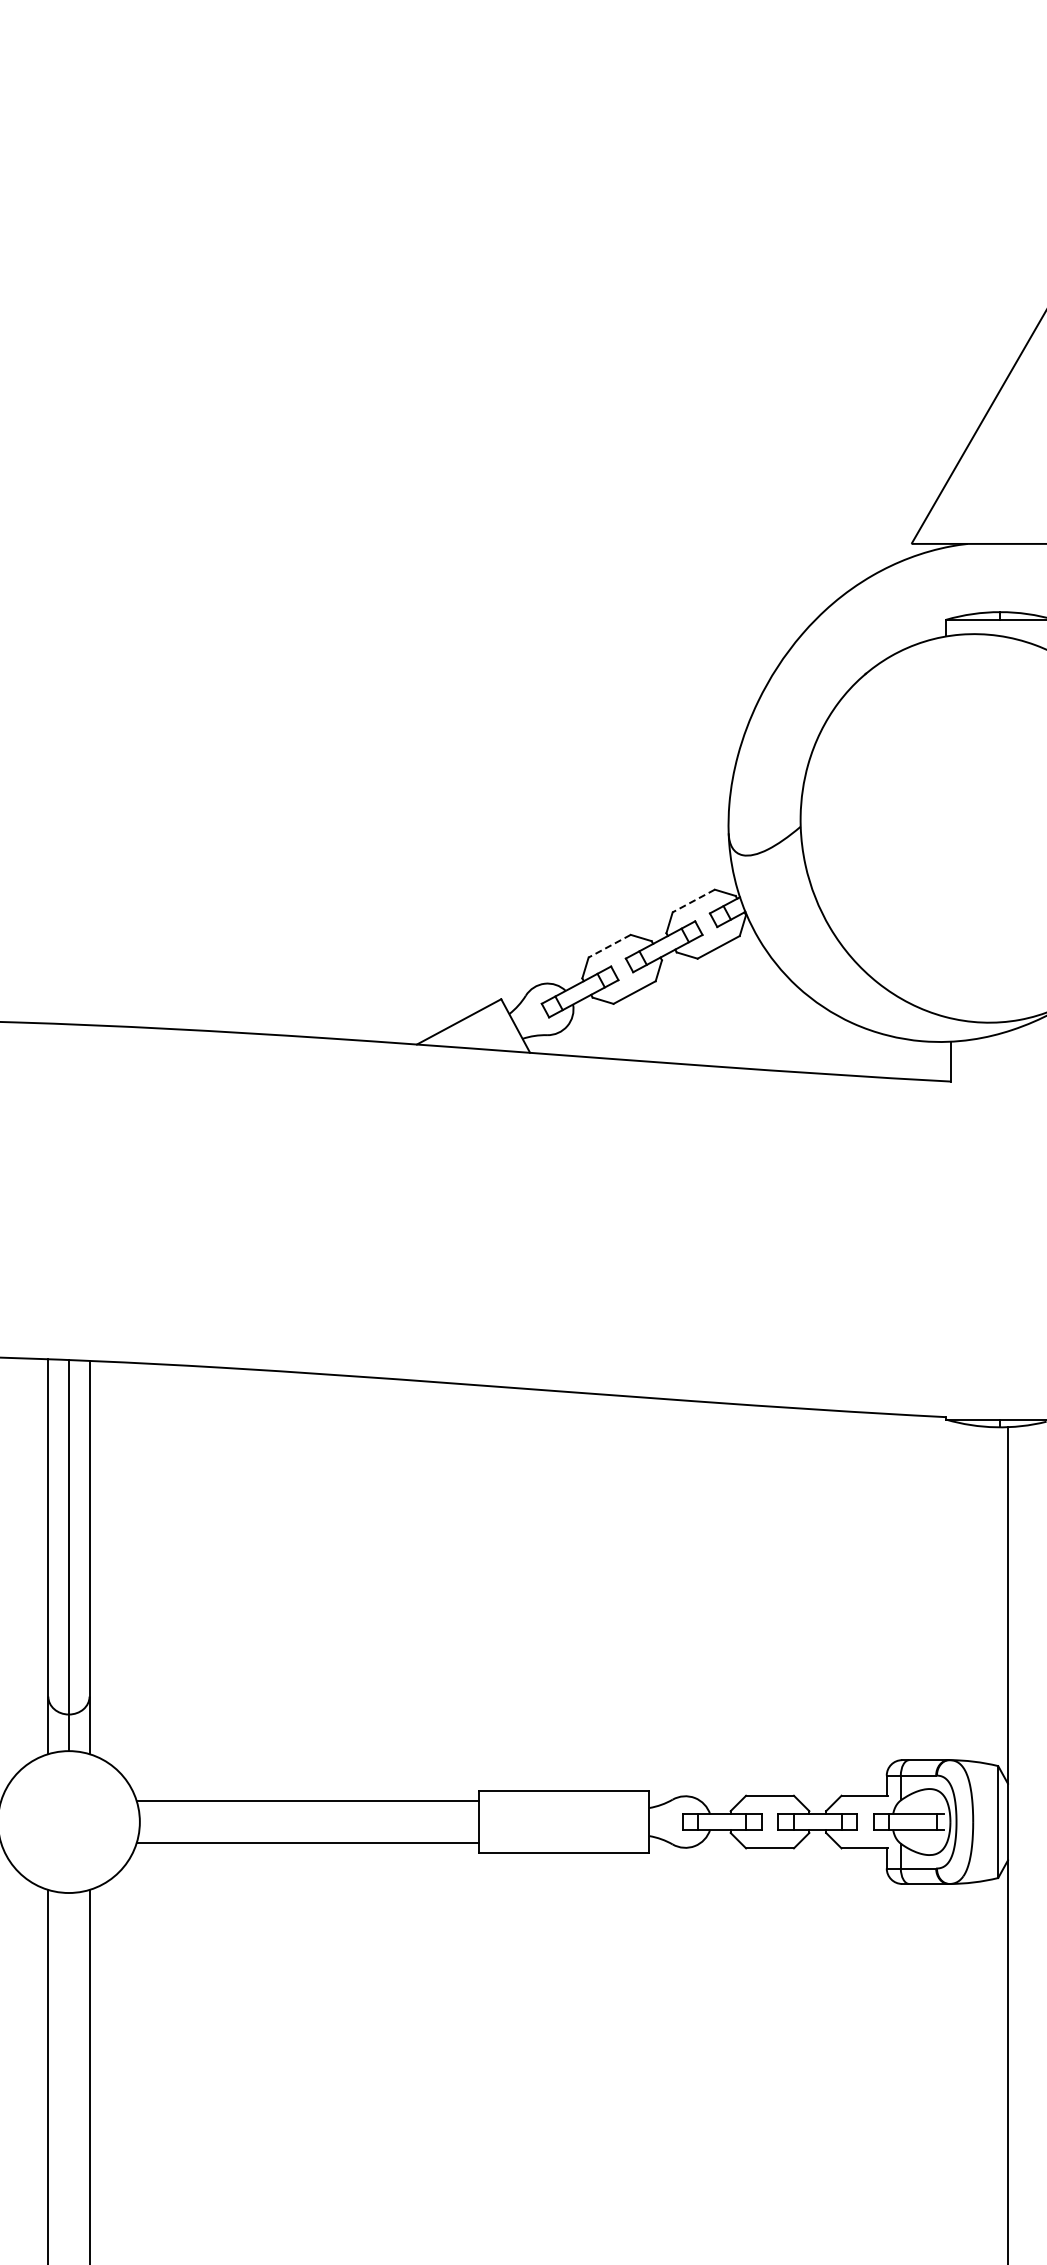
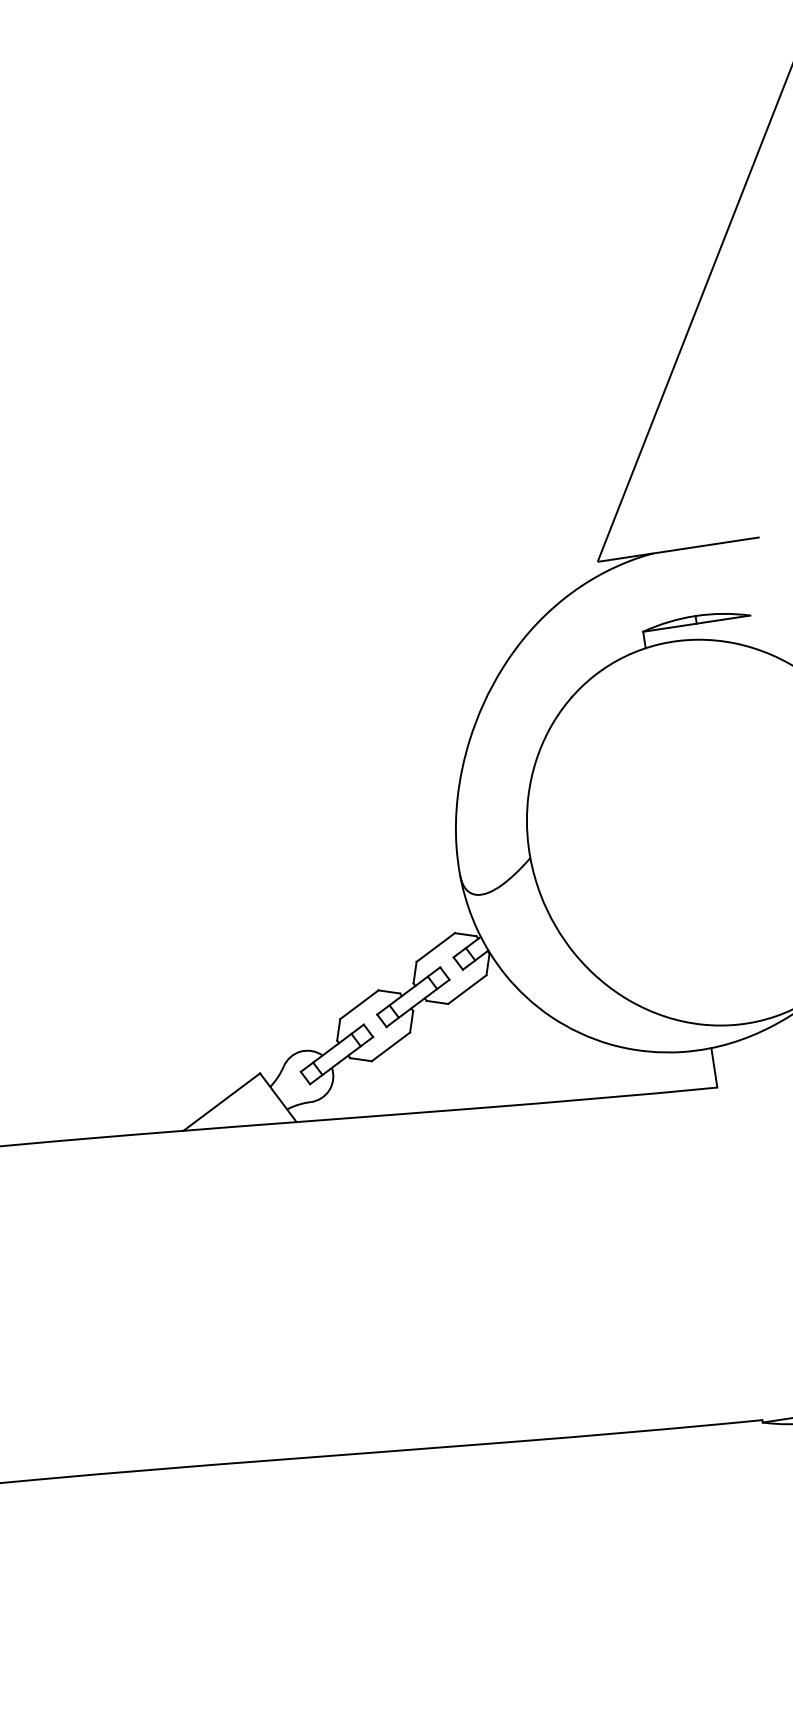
line: (693, 901) -> (435, 948), dashed -> solid
line: (609, 946) -> (359, 1005), dashed -> solid

